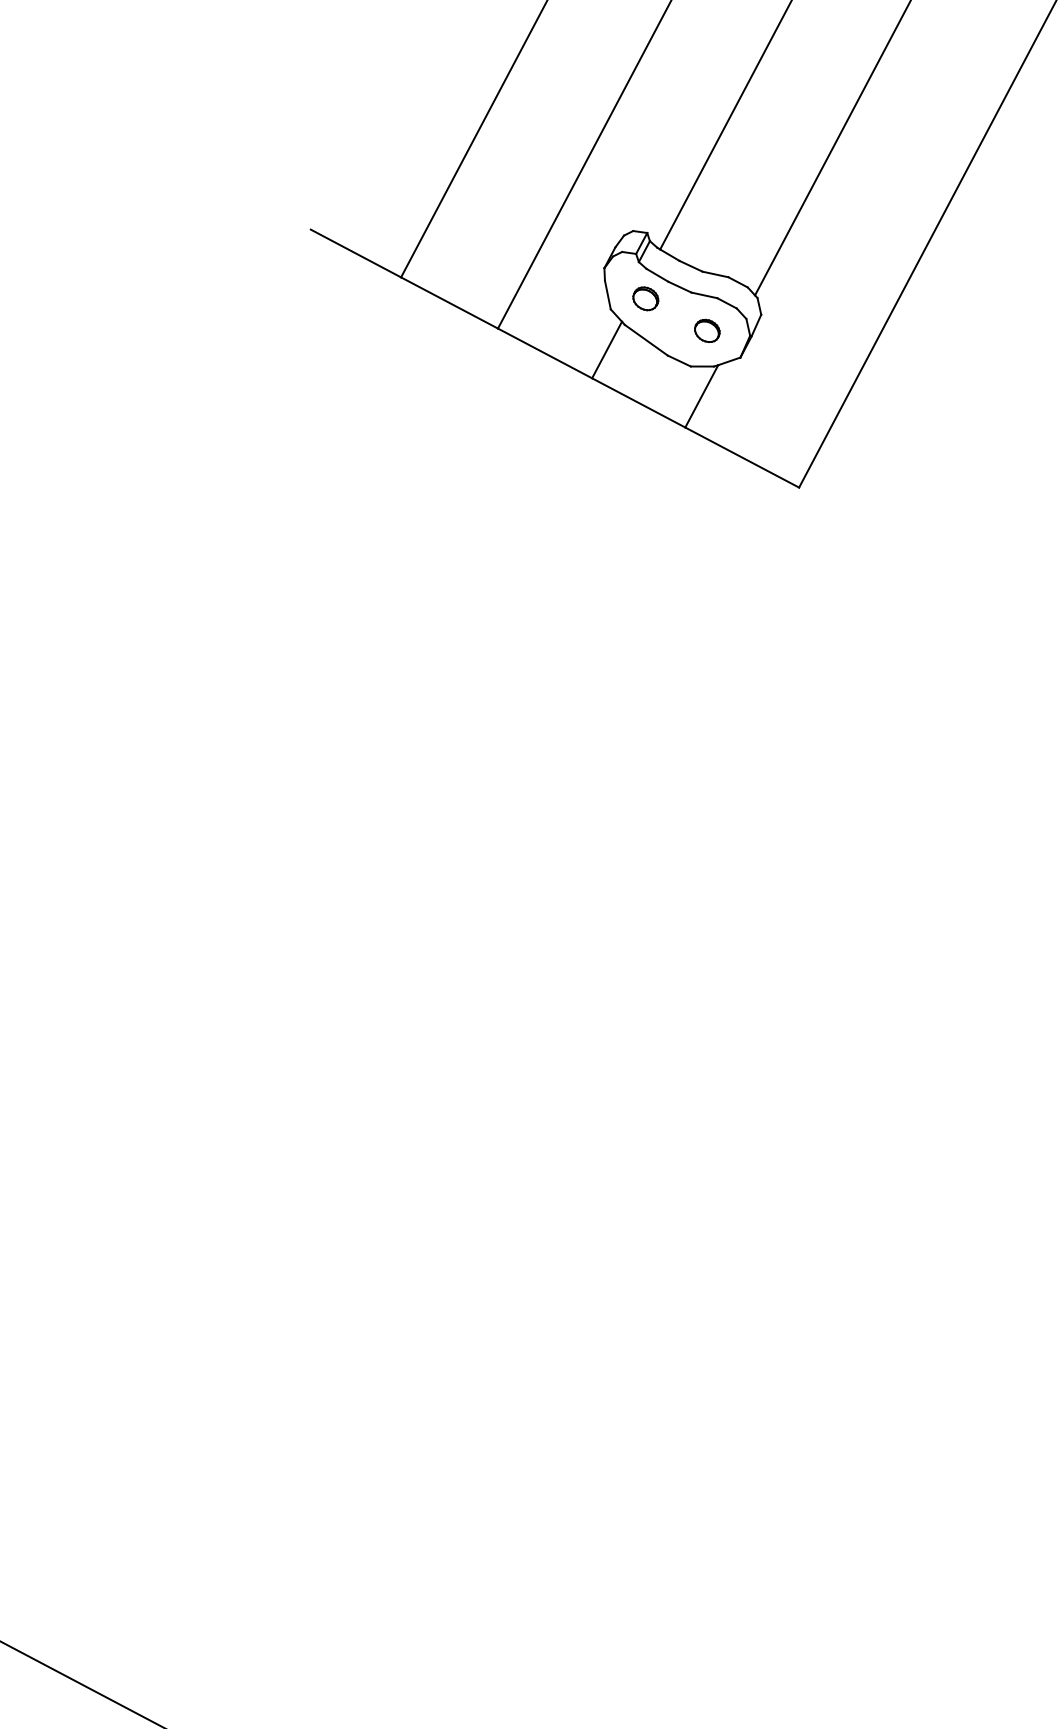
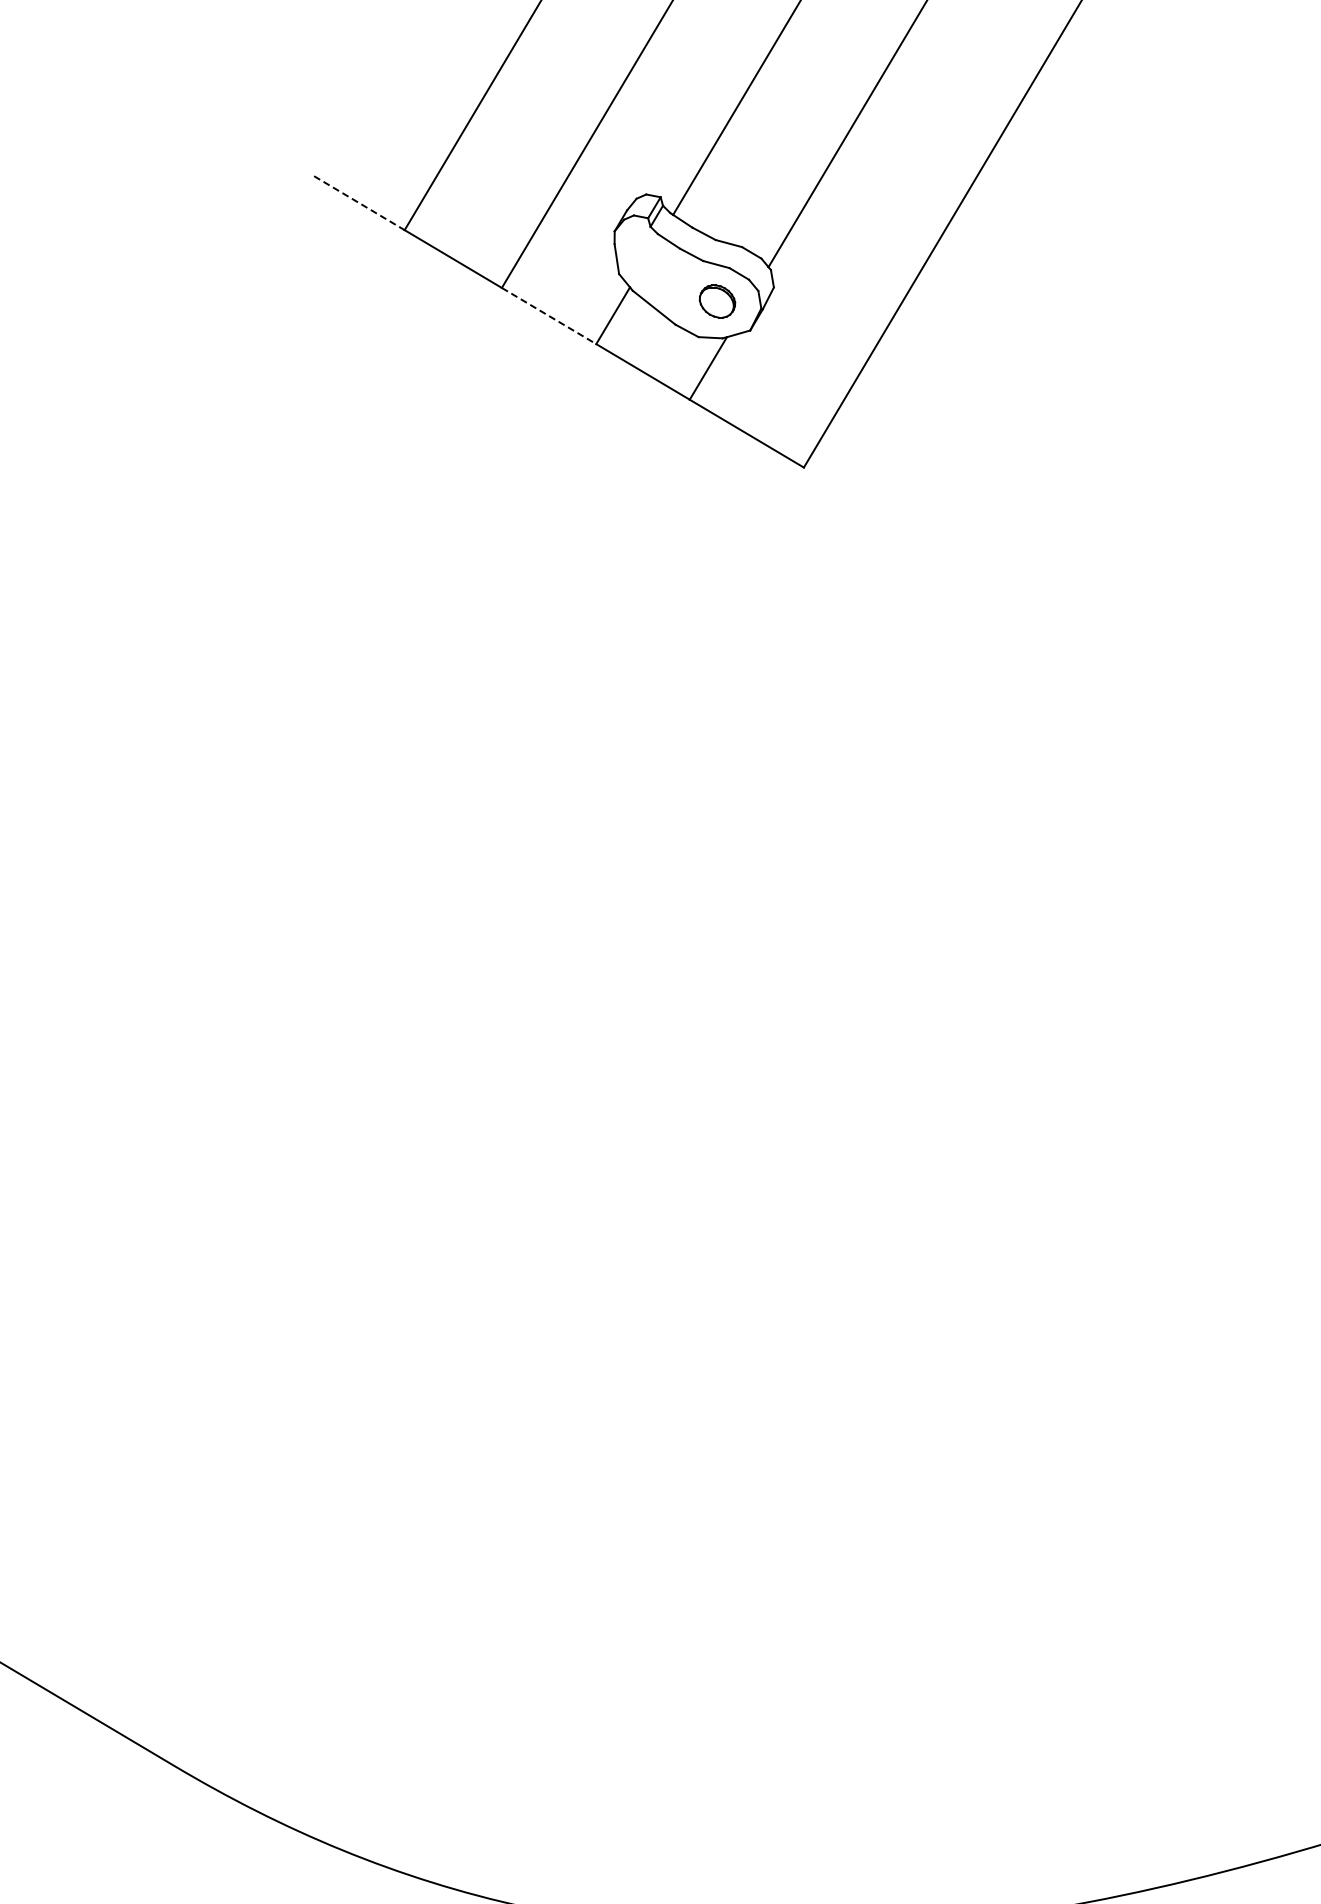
line: (356, 253) -> (359, 203), solid -> dashed
part: (645, 298) -> (655, 264), removed
part: (707, 330) -> (717, 300), size x1.4
line: (545, 353) -> (549, 316), solid -> dashed

